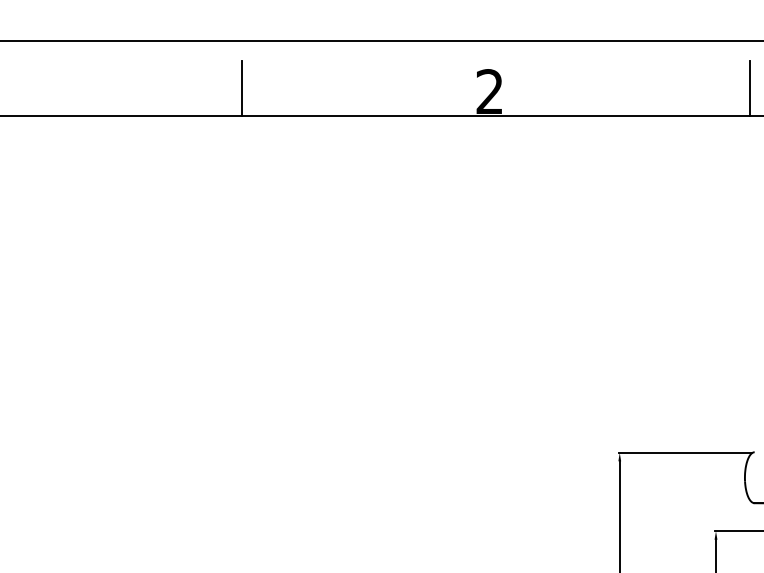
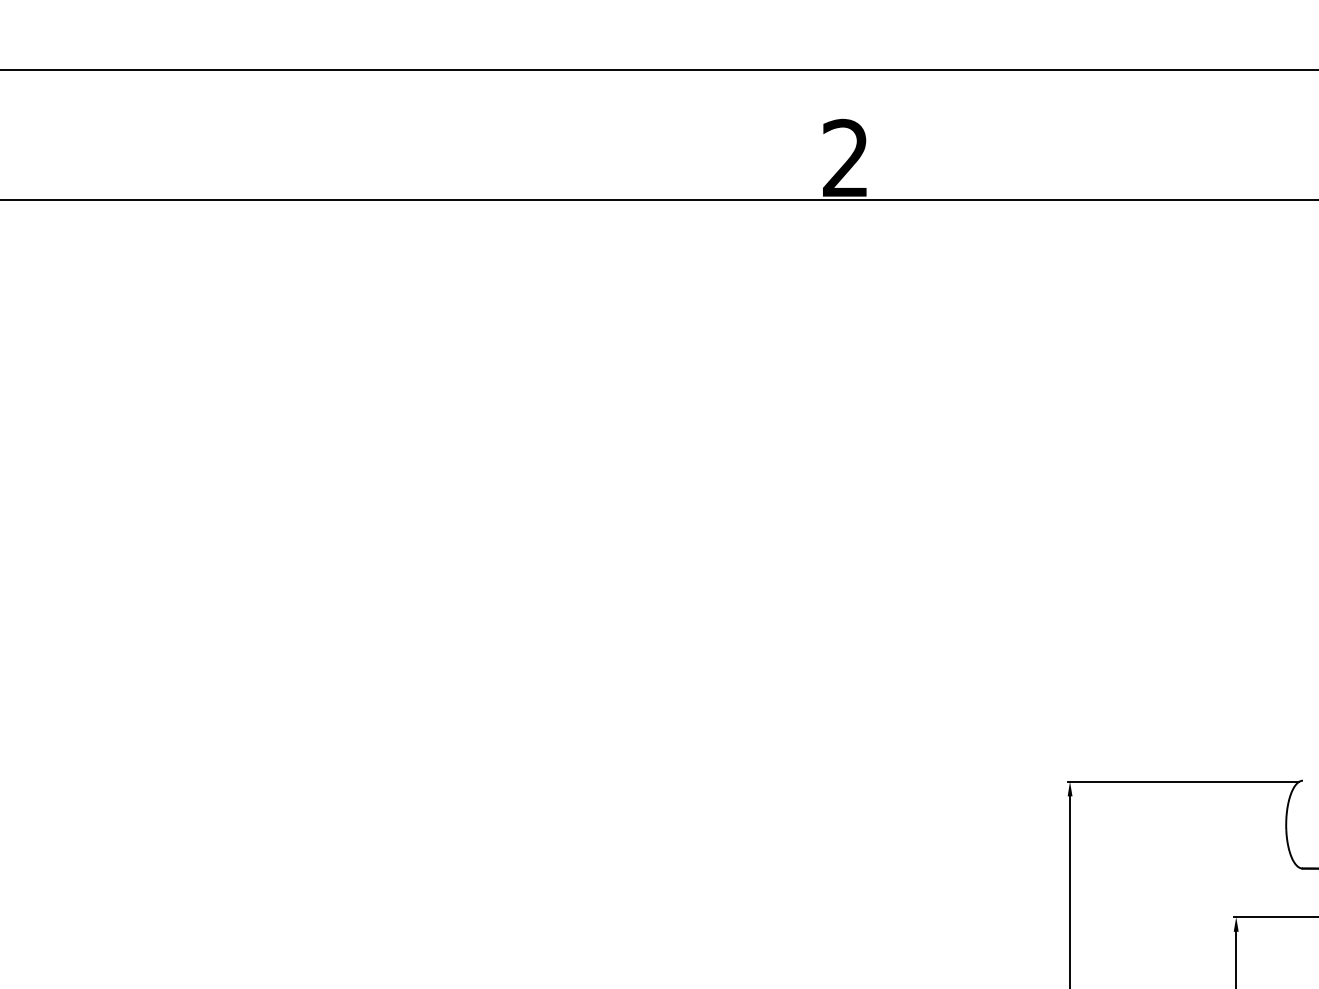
line: (241, 88) -> (416, 152), removed
line: (750, 88) -> (1295, 152), removed

